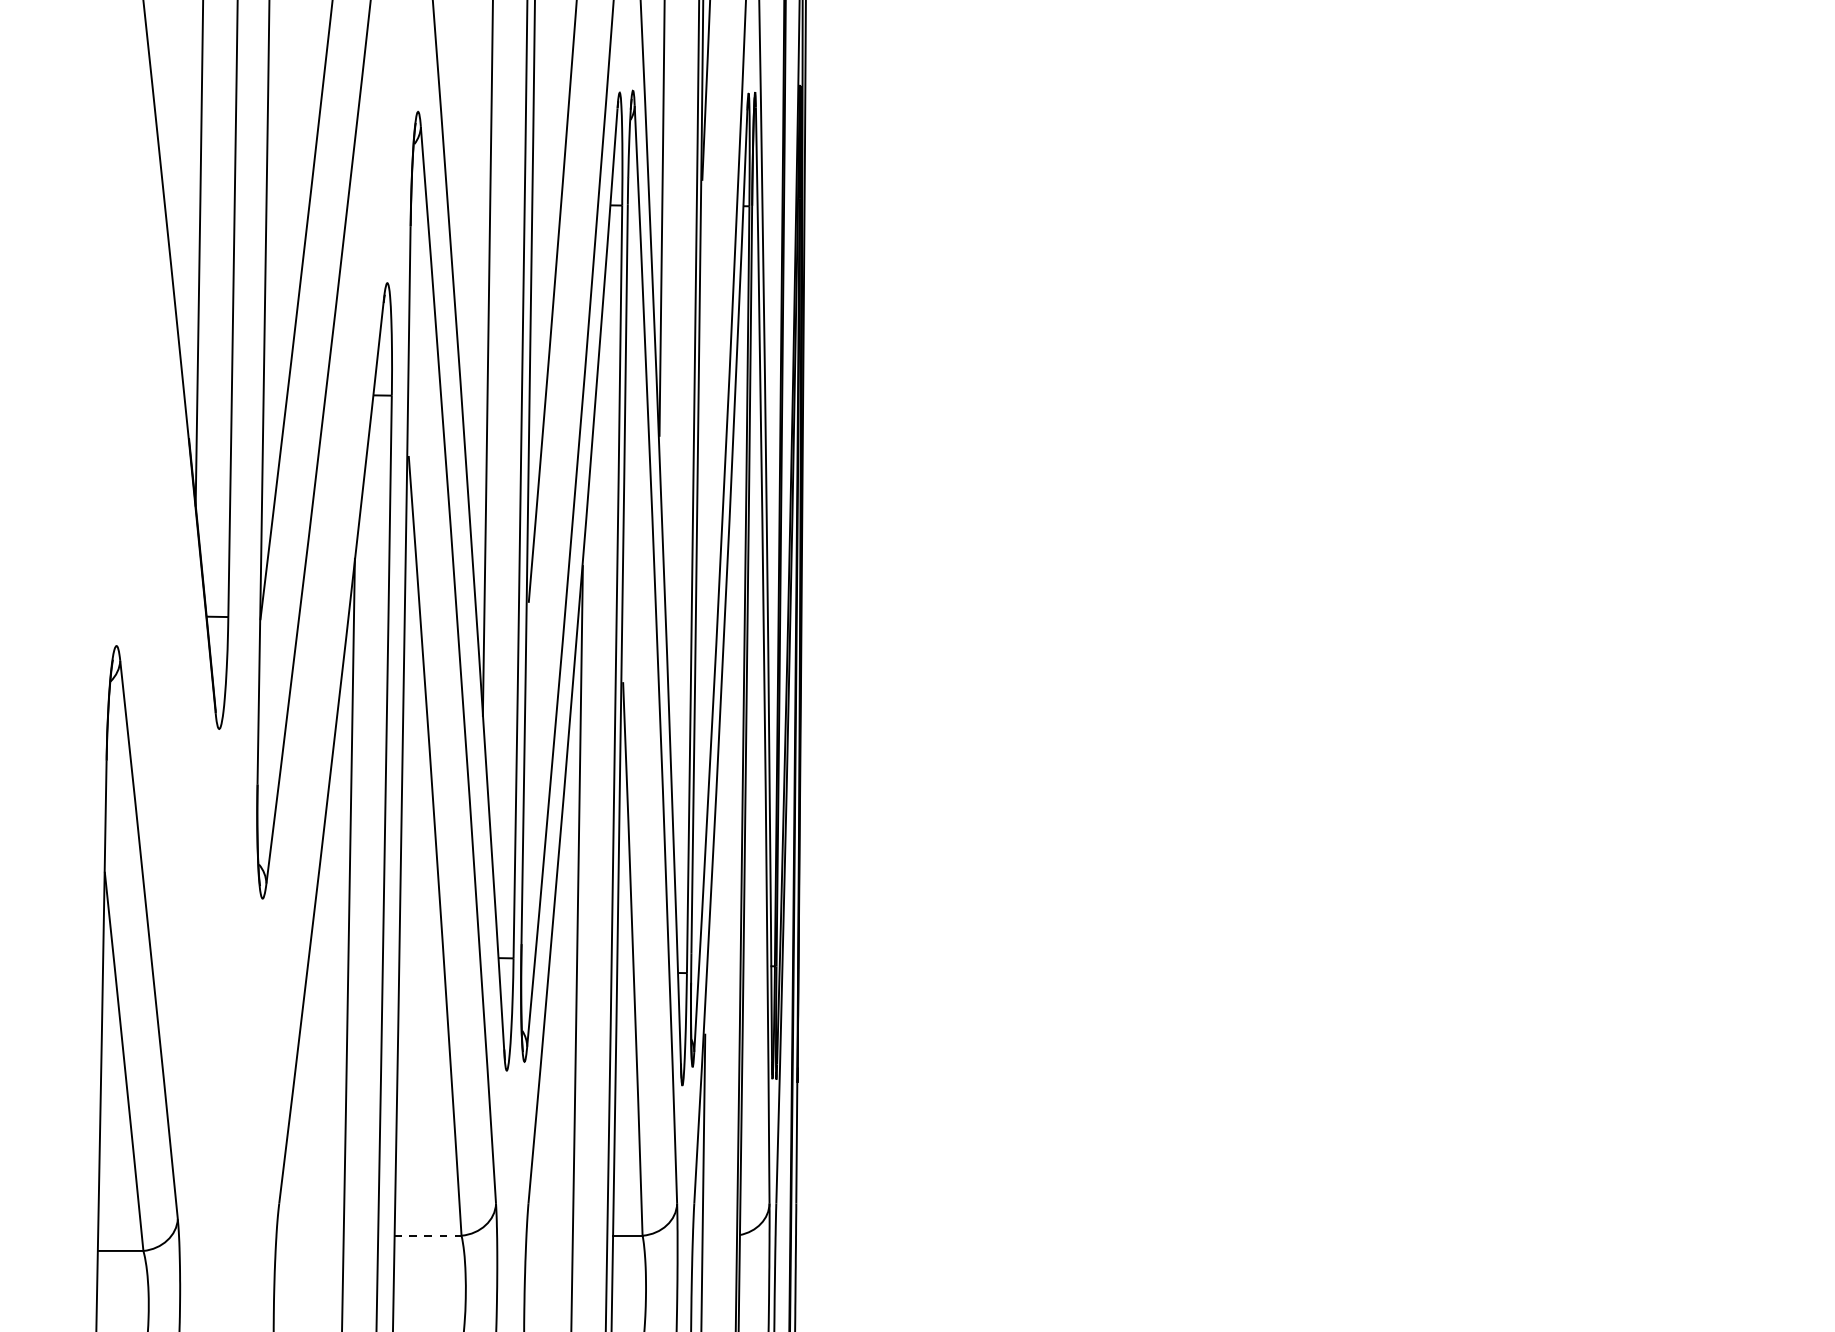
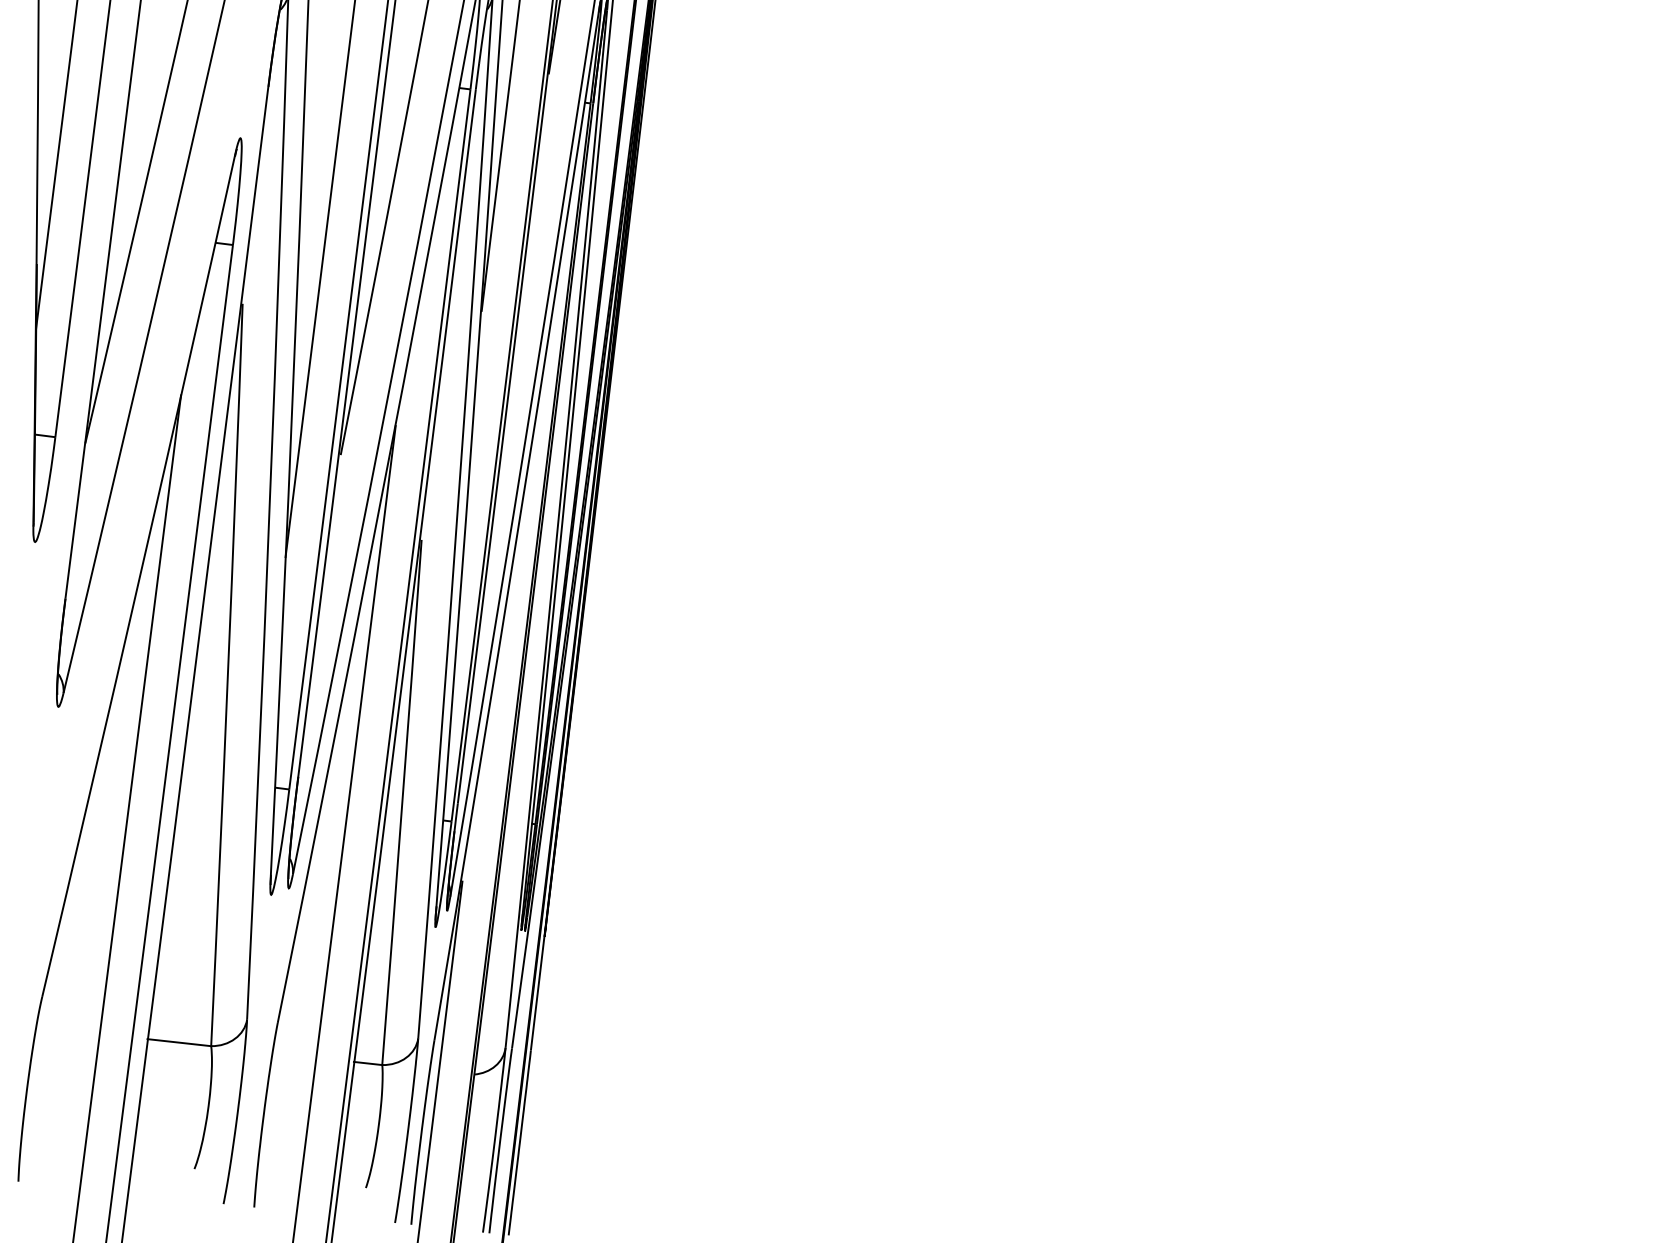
line: (427, 1235) -> (179, 1042), dashed -> solid

